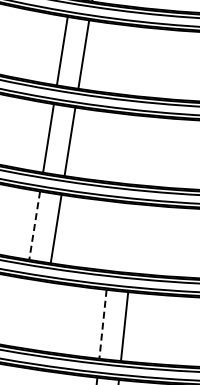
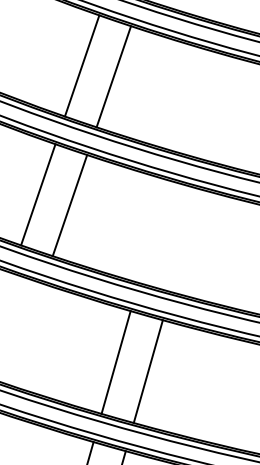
line: (34, 225) -> (38, 194), dashed -> solid
line: (103, 324) -> (116, 362), dashed -> solid

